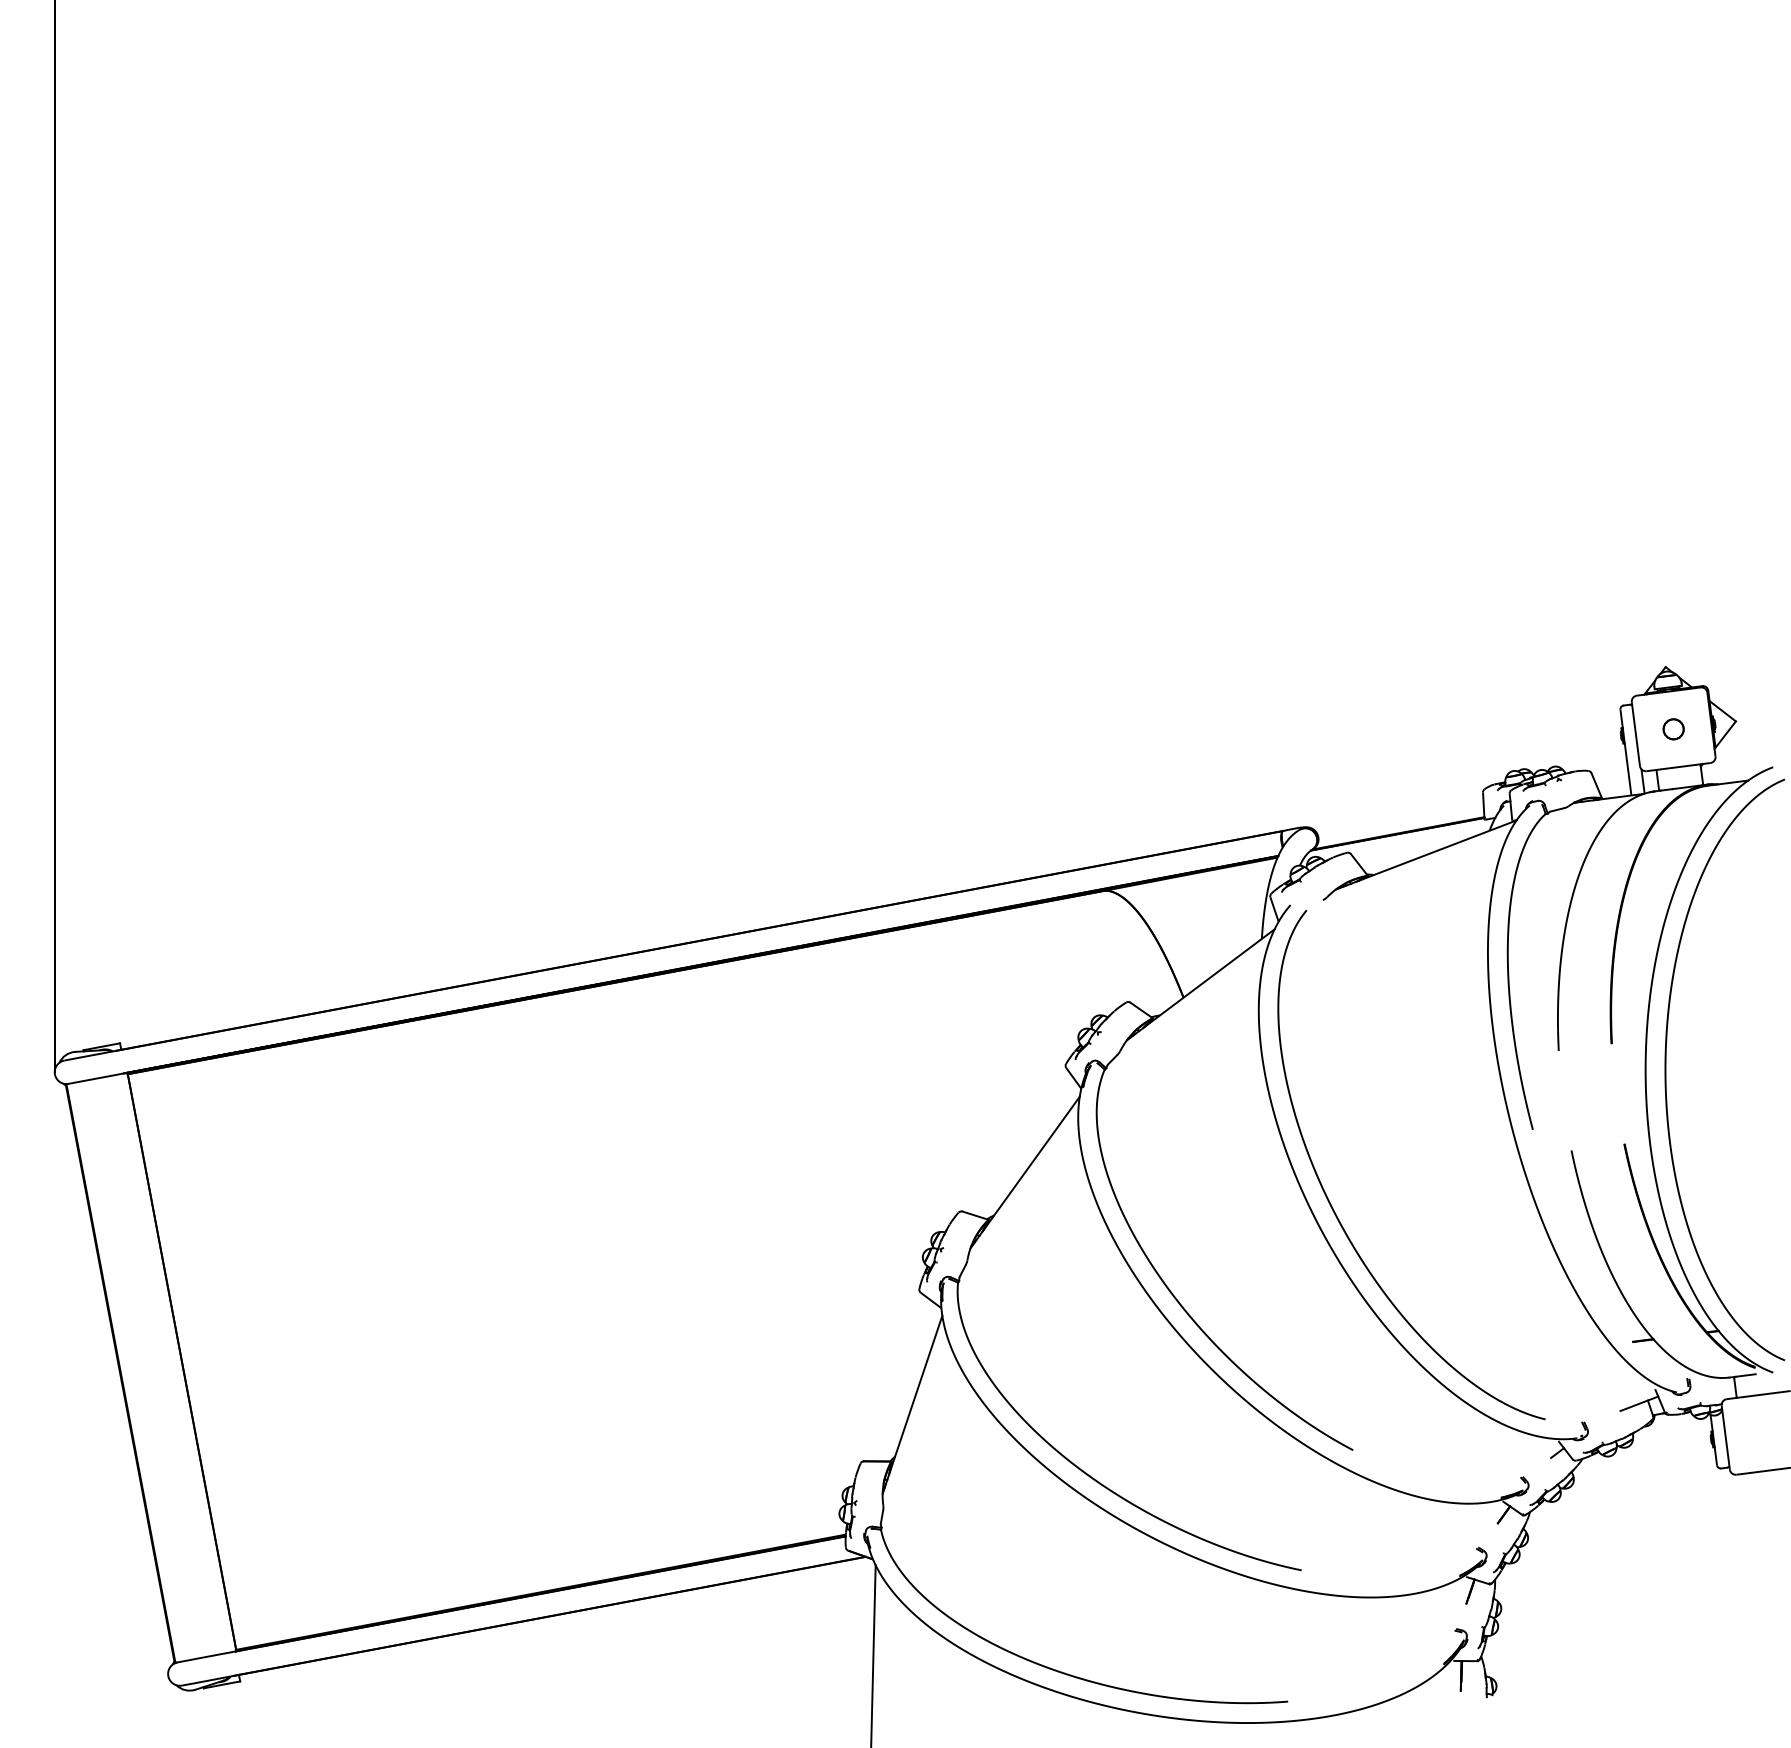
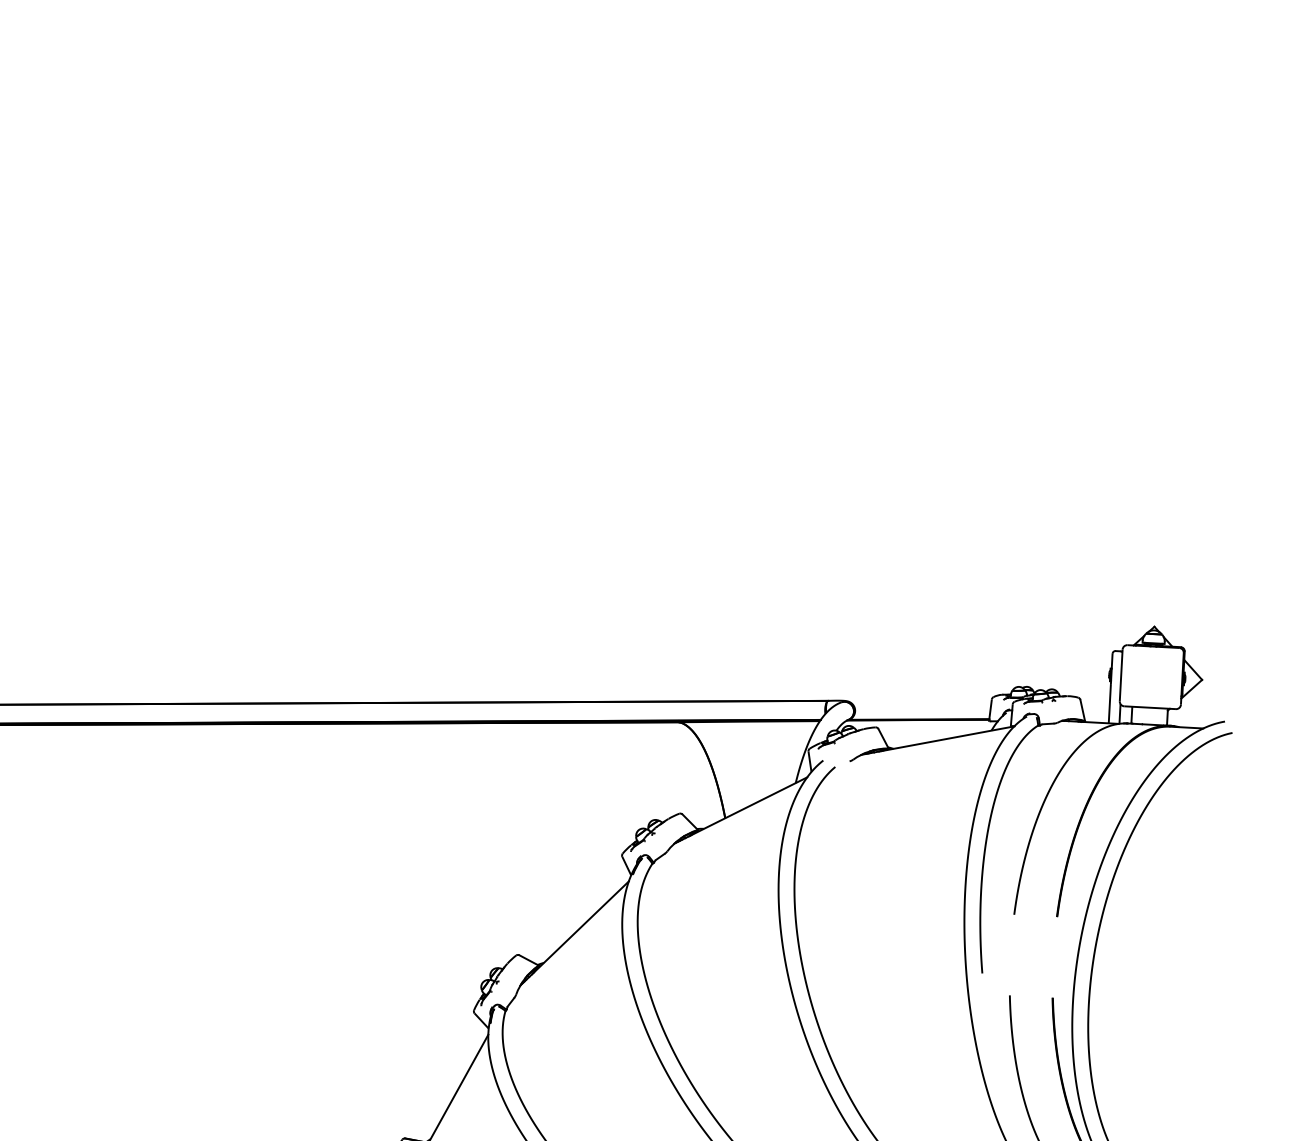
circle: (1673, 729) -> (1151, 677), removed

